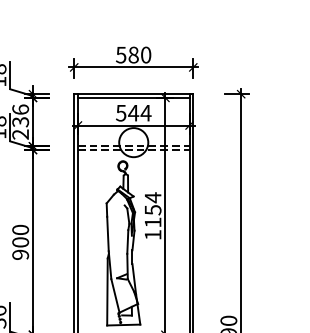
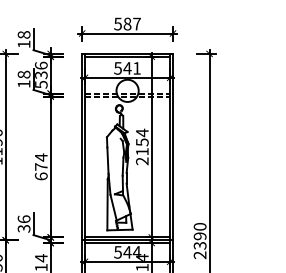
text: (145, 54) -> (136, 23), 580 -> 587
text: (145, 113) -> (136, 68), 544 -> 541
text: (20, 134) -> (41, 84), 236 -> 536
text: (153, 235) -> (142, 161), 1154 -> 2154
text: (19, 241) -> (40, 166), 900 -> 674

